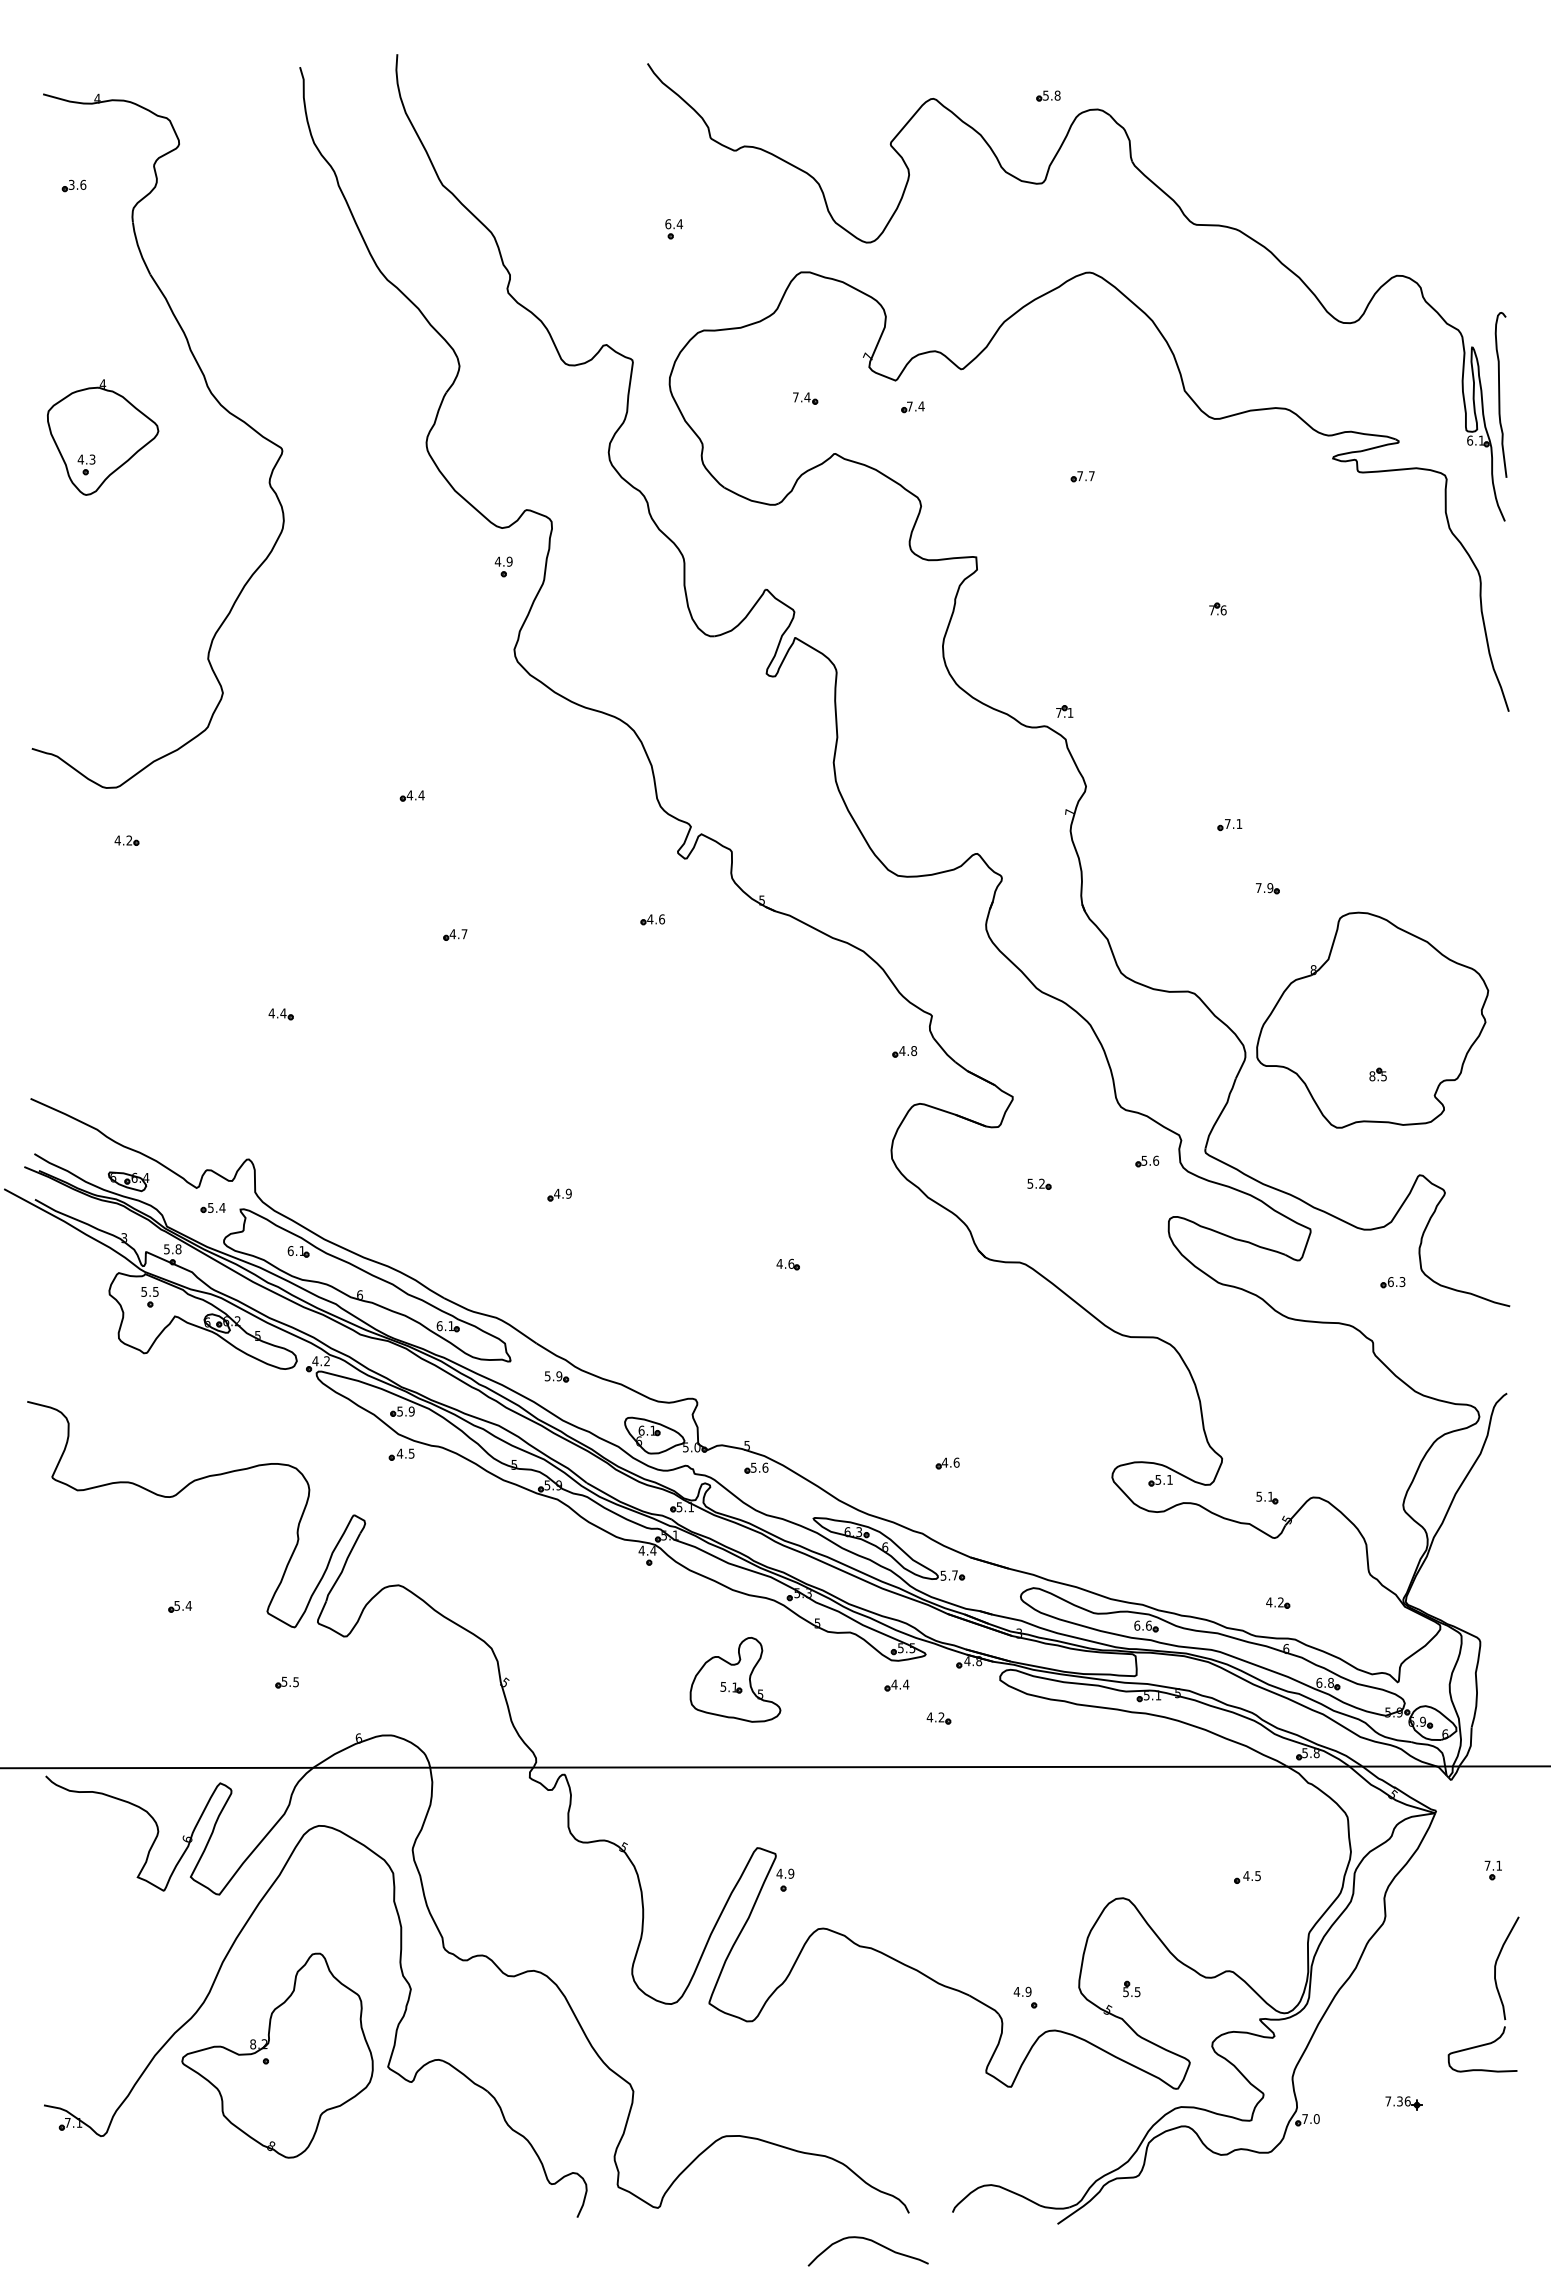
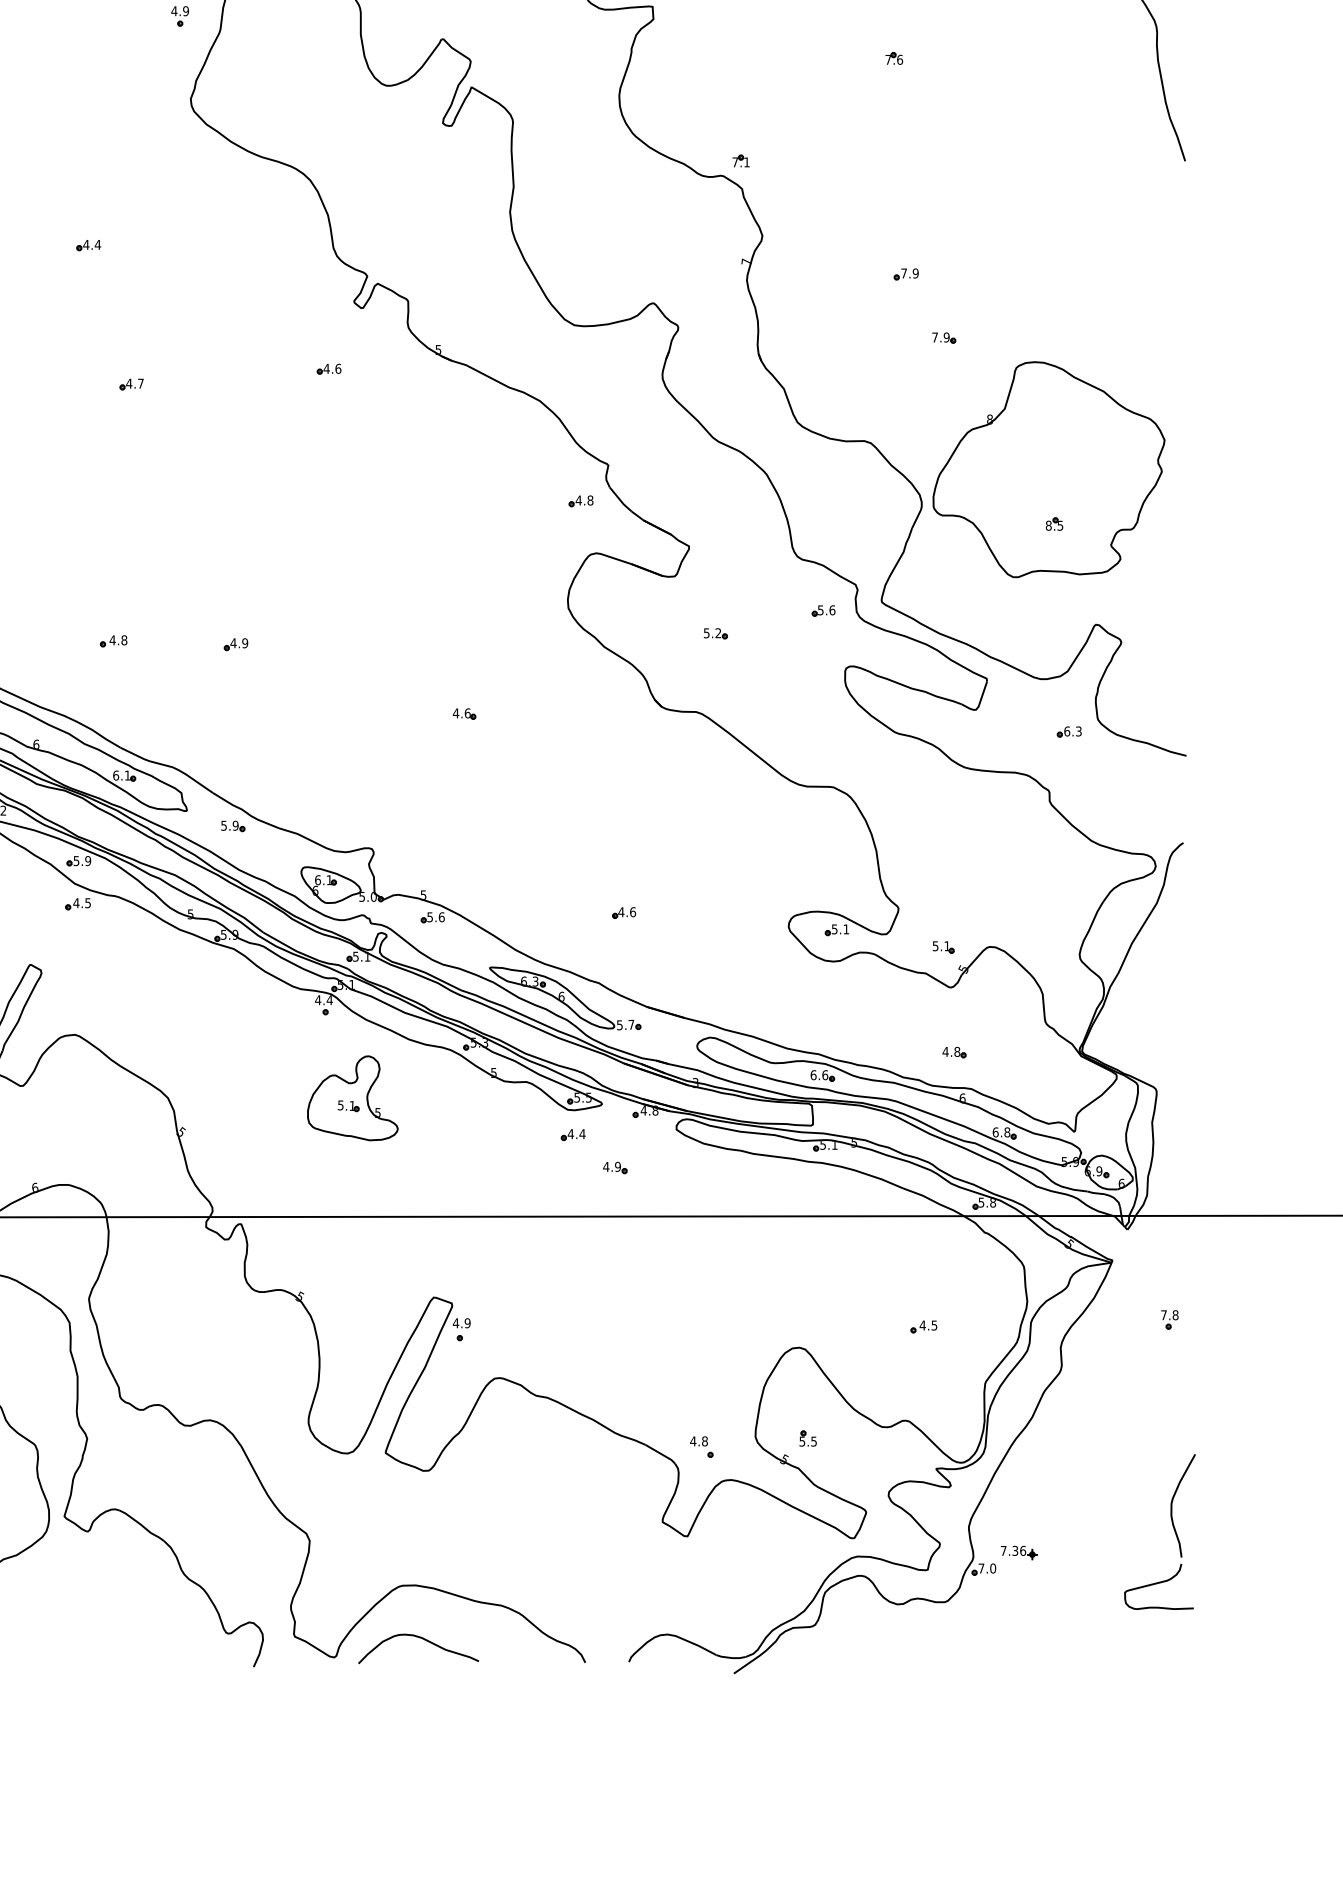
text: (1239, 824) -> (915, 273), 7.1 -> 7.9
part: (436, 1191) -> (112, 640), added
text: (1280, 1602) -> (956, 1051), 4.2 -> 4.8
part: (735, 1679) -> (352, 1097), moved
text: (941, 1717) -> (617, 1166), 4.2 -> 4.9
text: (1499, 1865) -> (1175, 1314), 7.1 -> 7.8
part: (1496, 1990) -> (1172, 1527), moved
text: (1028, 1991) -> (704, 1440), 4.9 -> 4.8
part: (1403, 2103) -> (1018, 1552), moved
curve: (870, 2241) -> (420, 1638), moved

